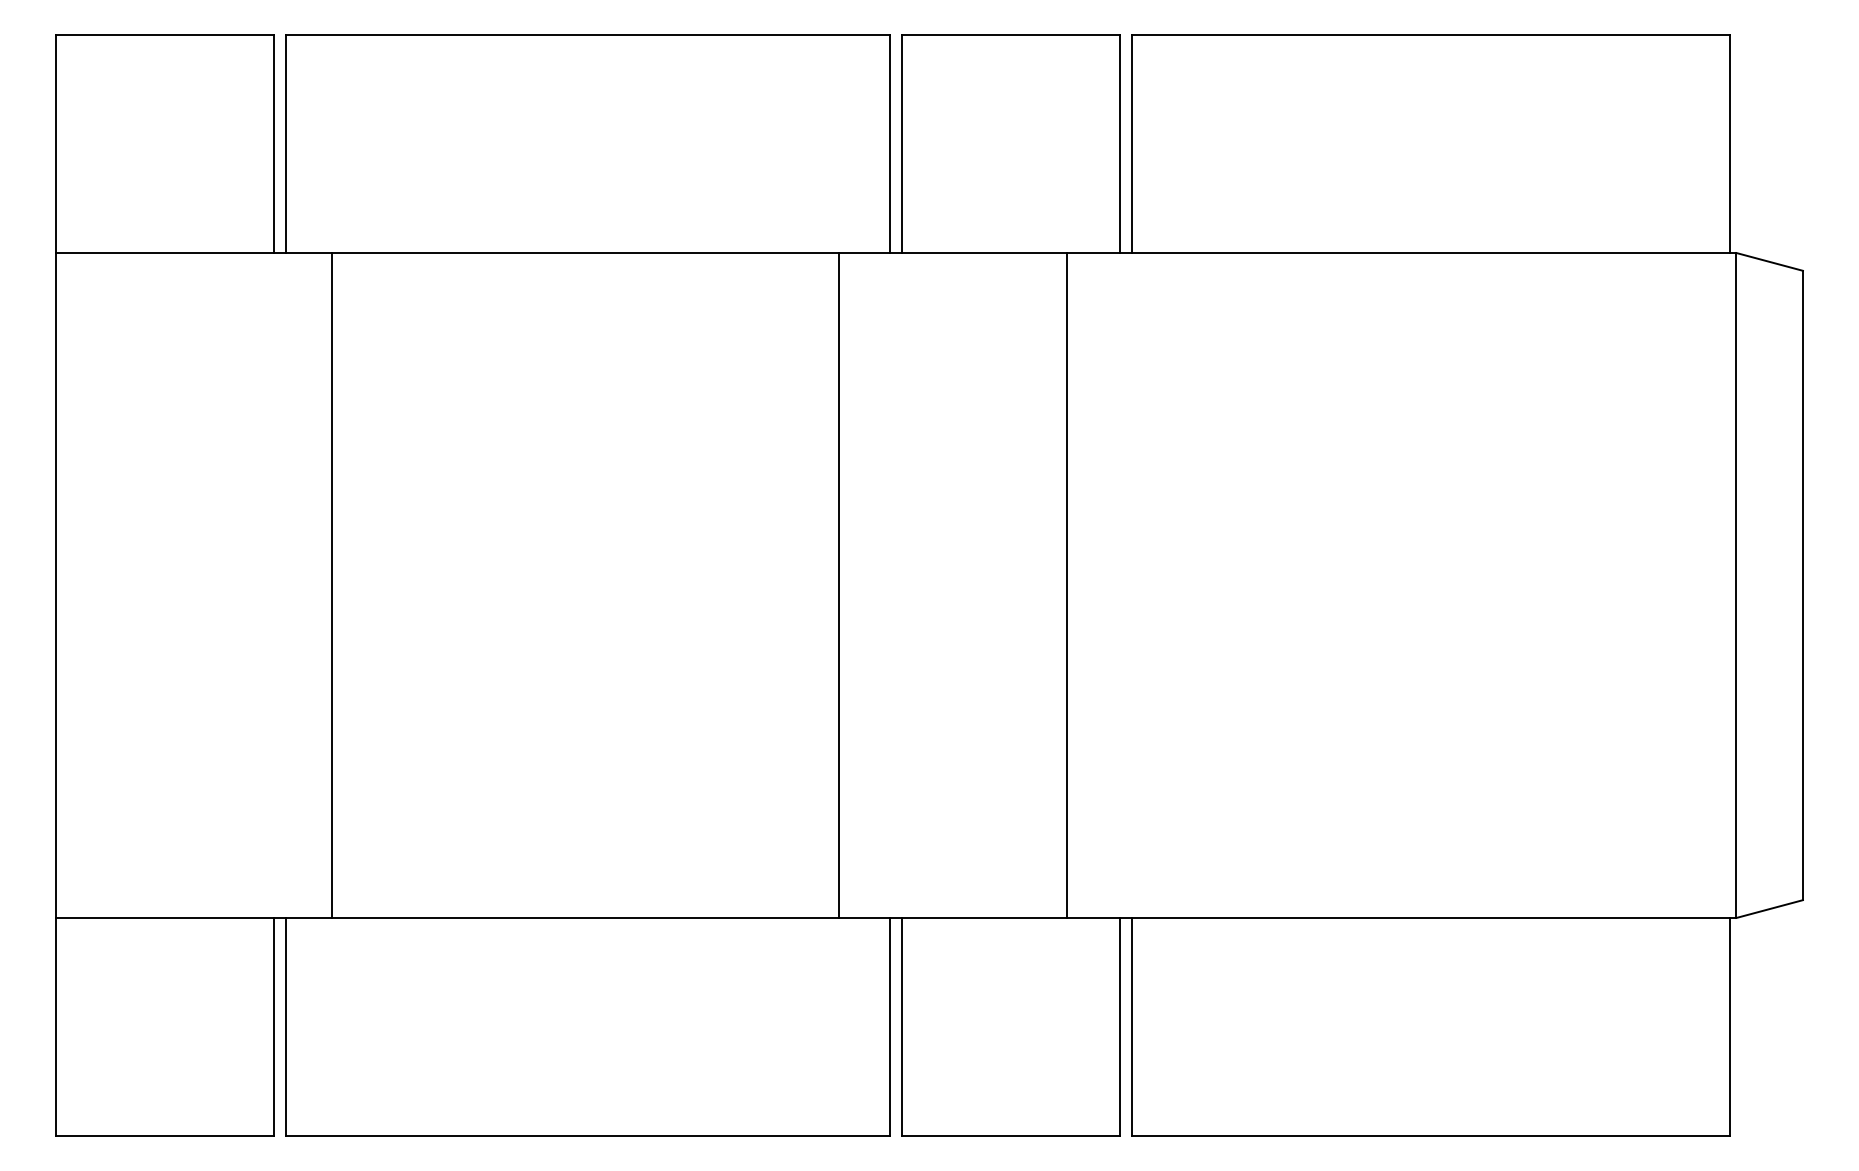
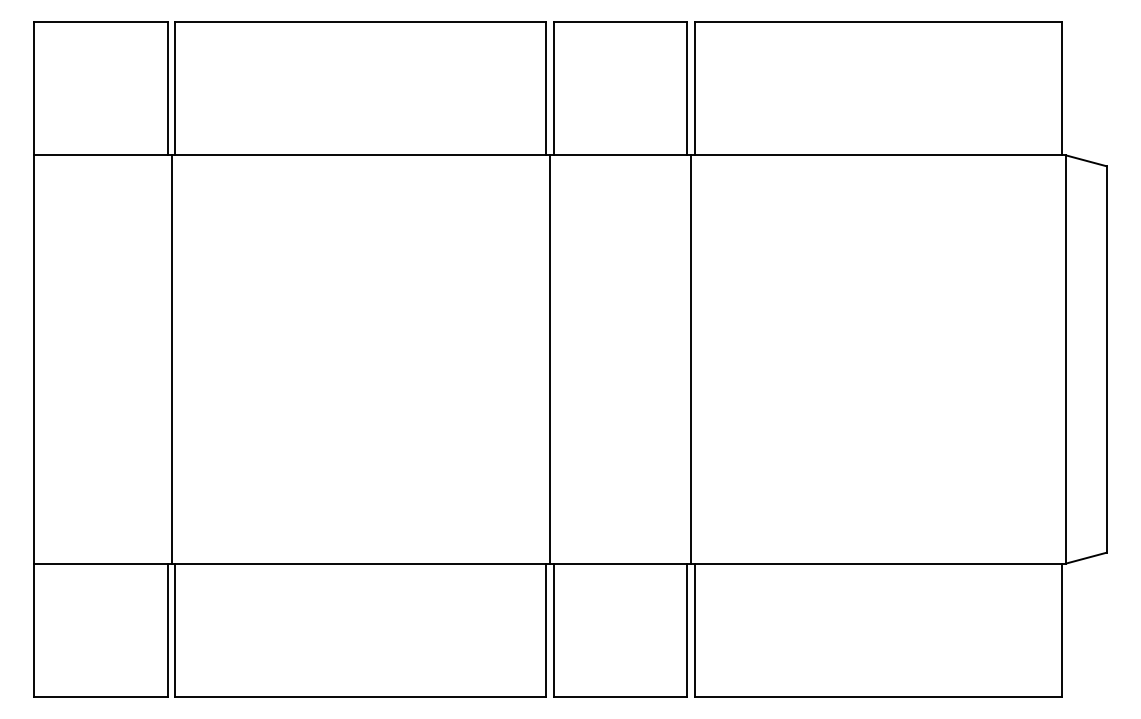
line: (331, 585) -> (171, 359), moved
line: (839, 585) -> (550, 359), moved
line: (1067, 585) -> (691, 359), moved

